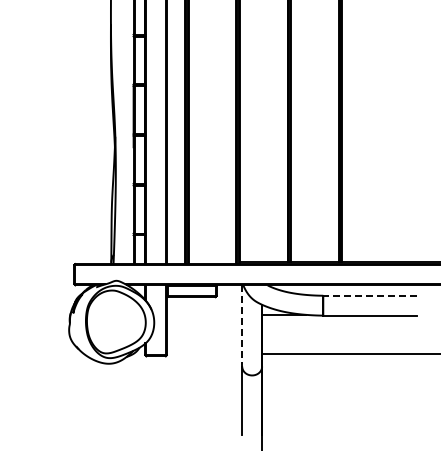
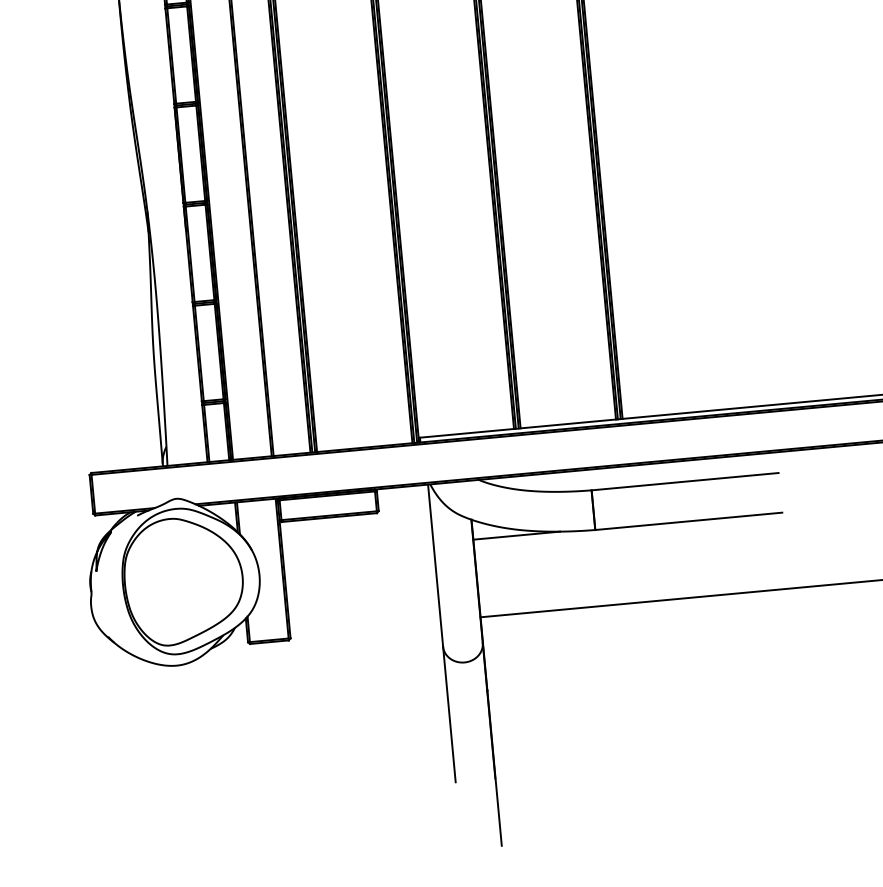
line: (370, 295) -> (685, 481), dashed -> solid
line: (242, 325) -> (436, 564), dashed -> solid

